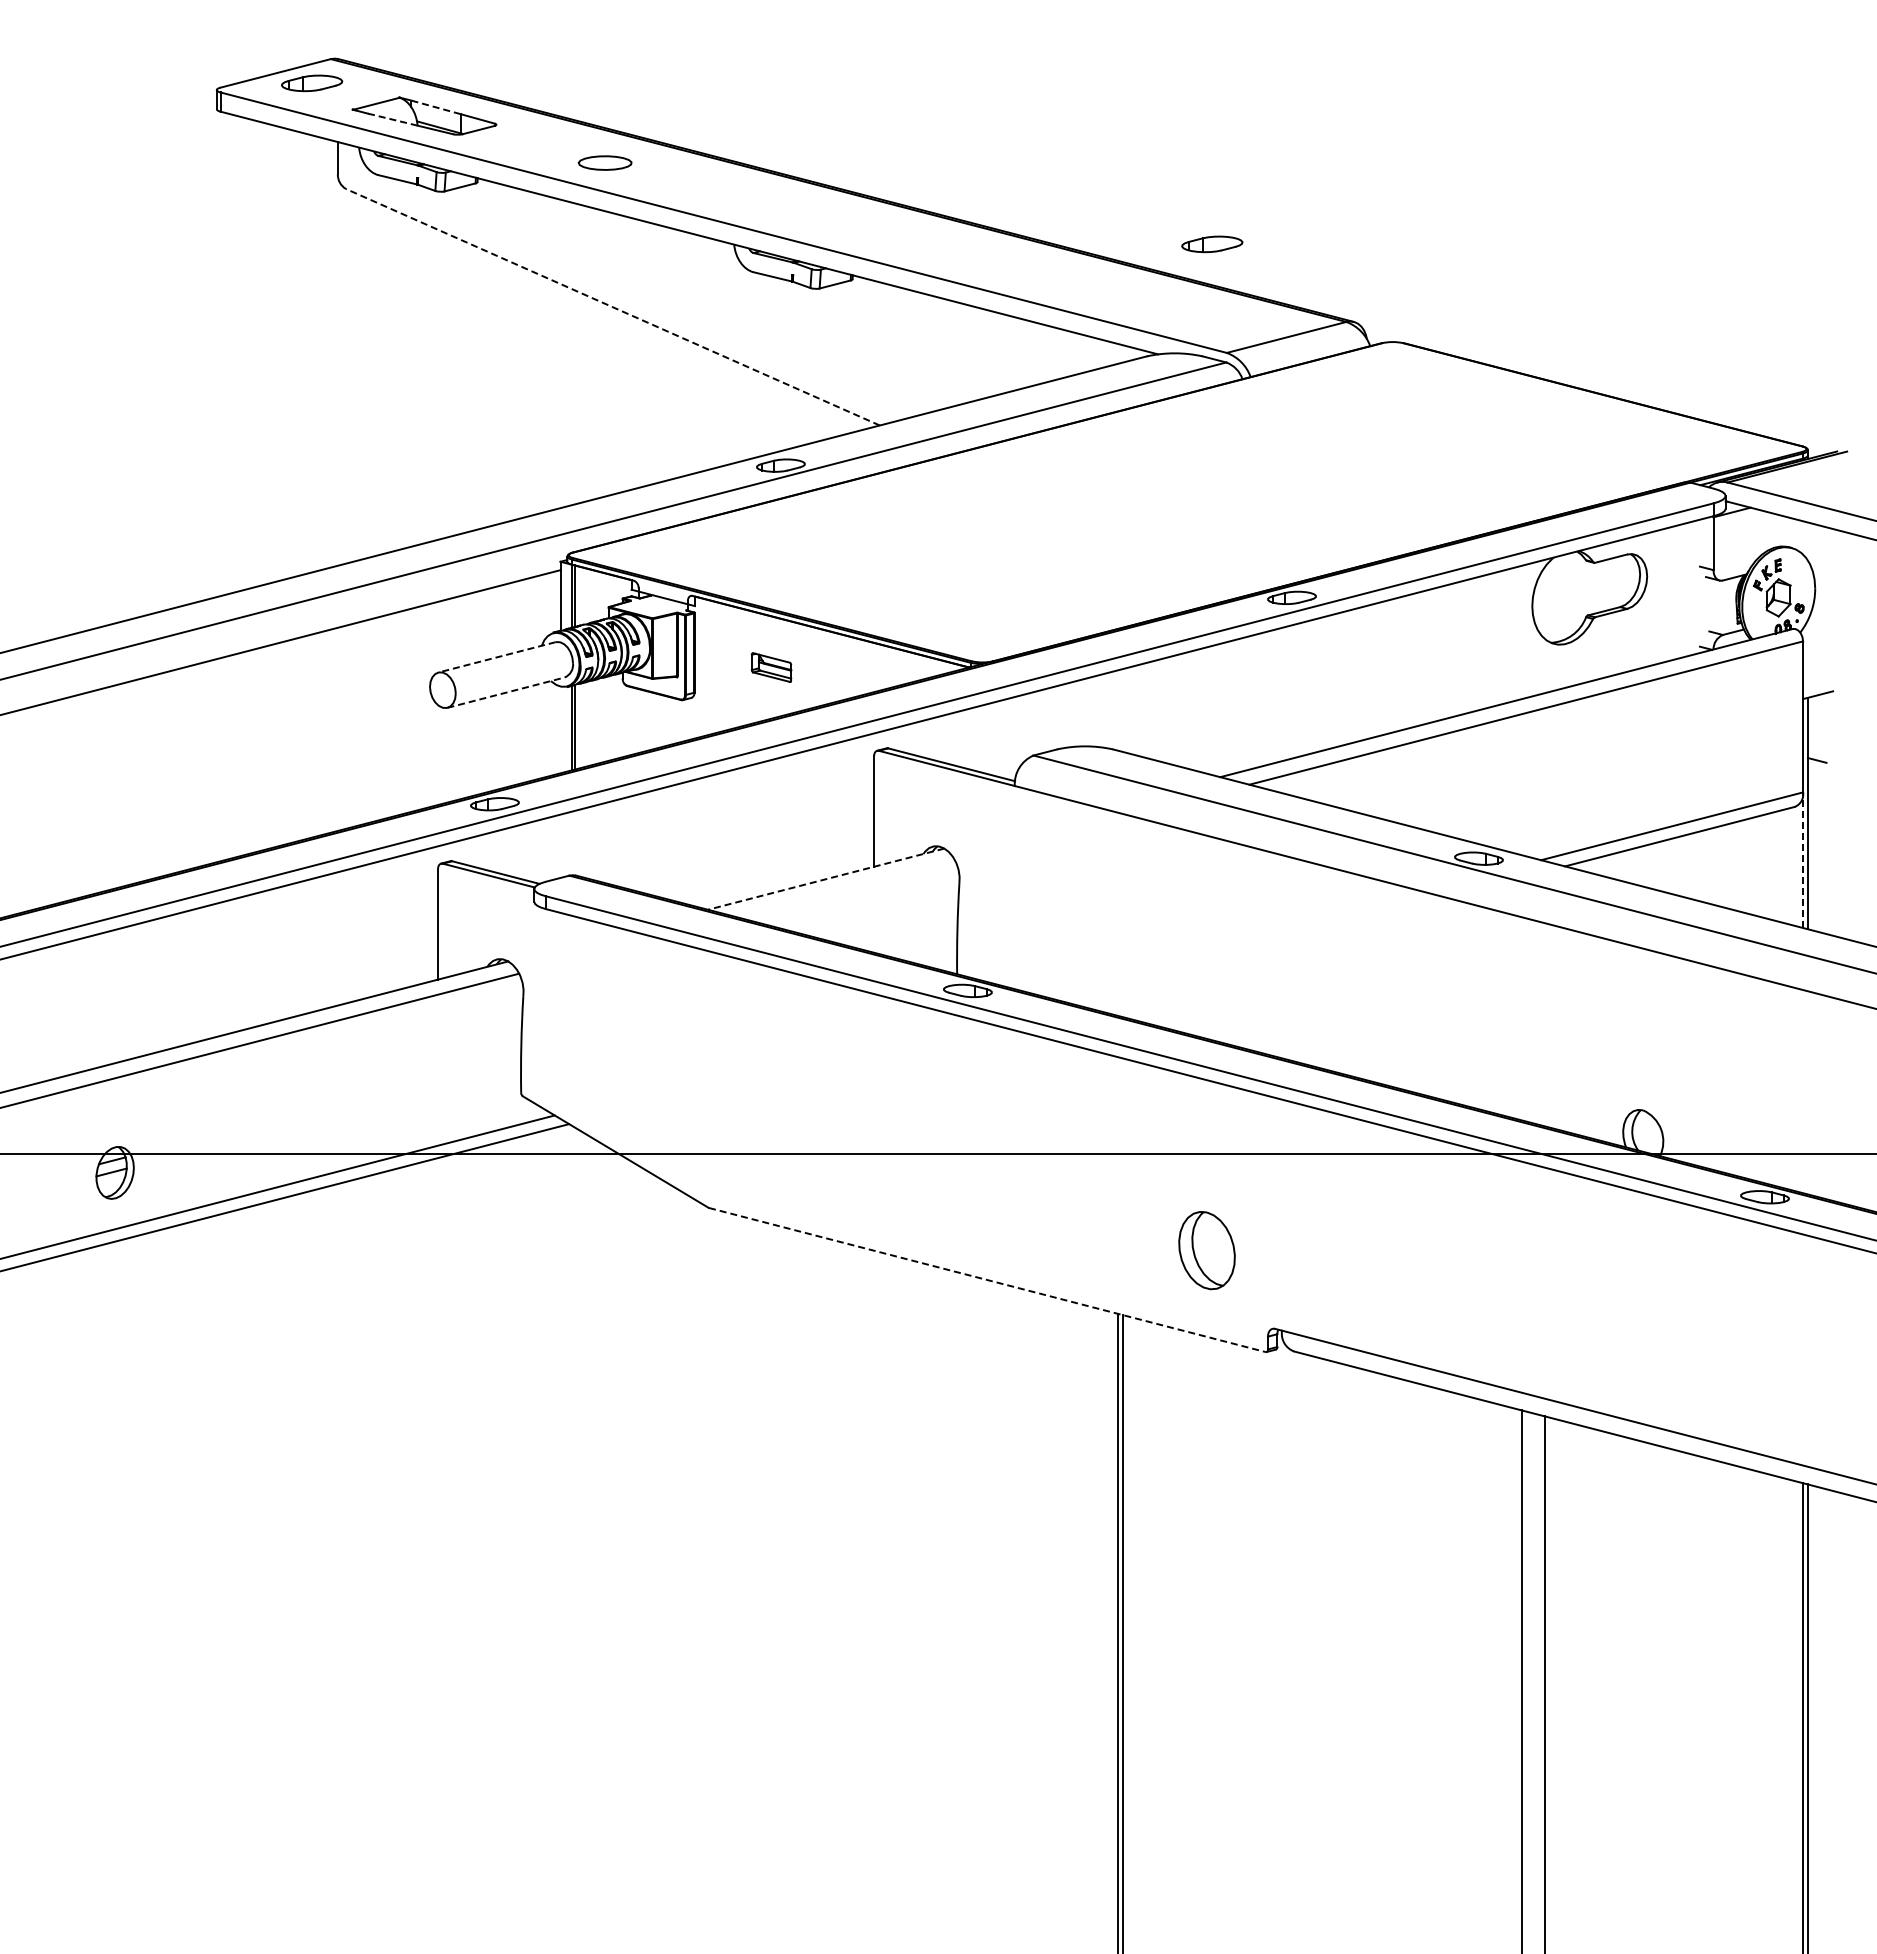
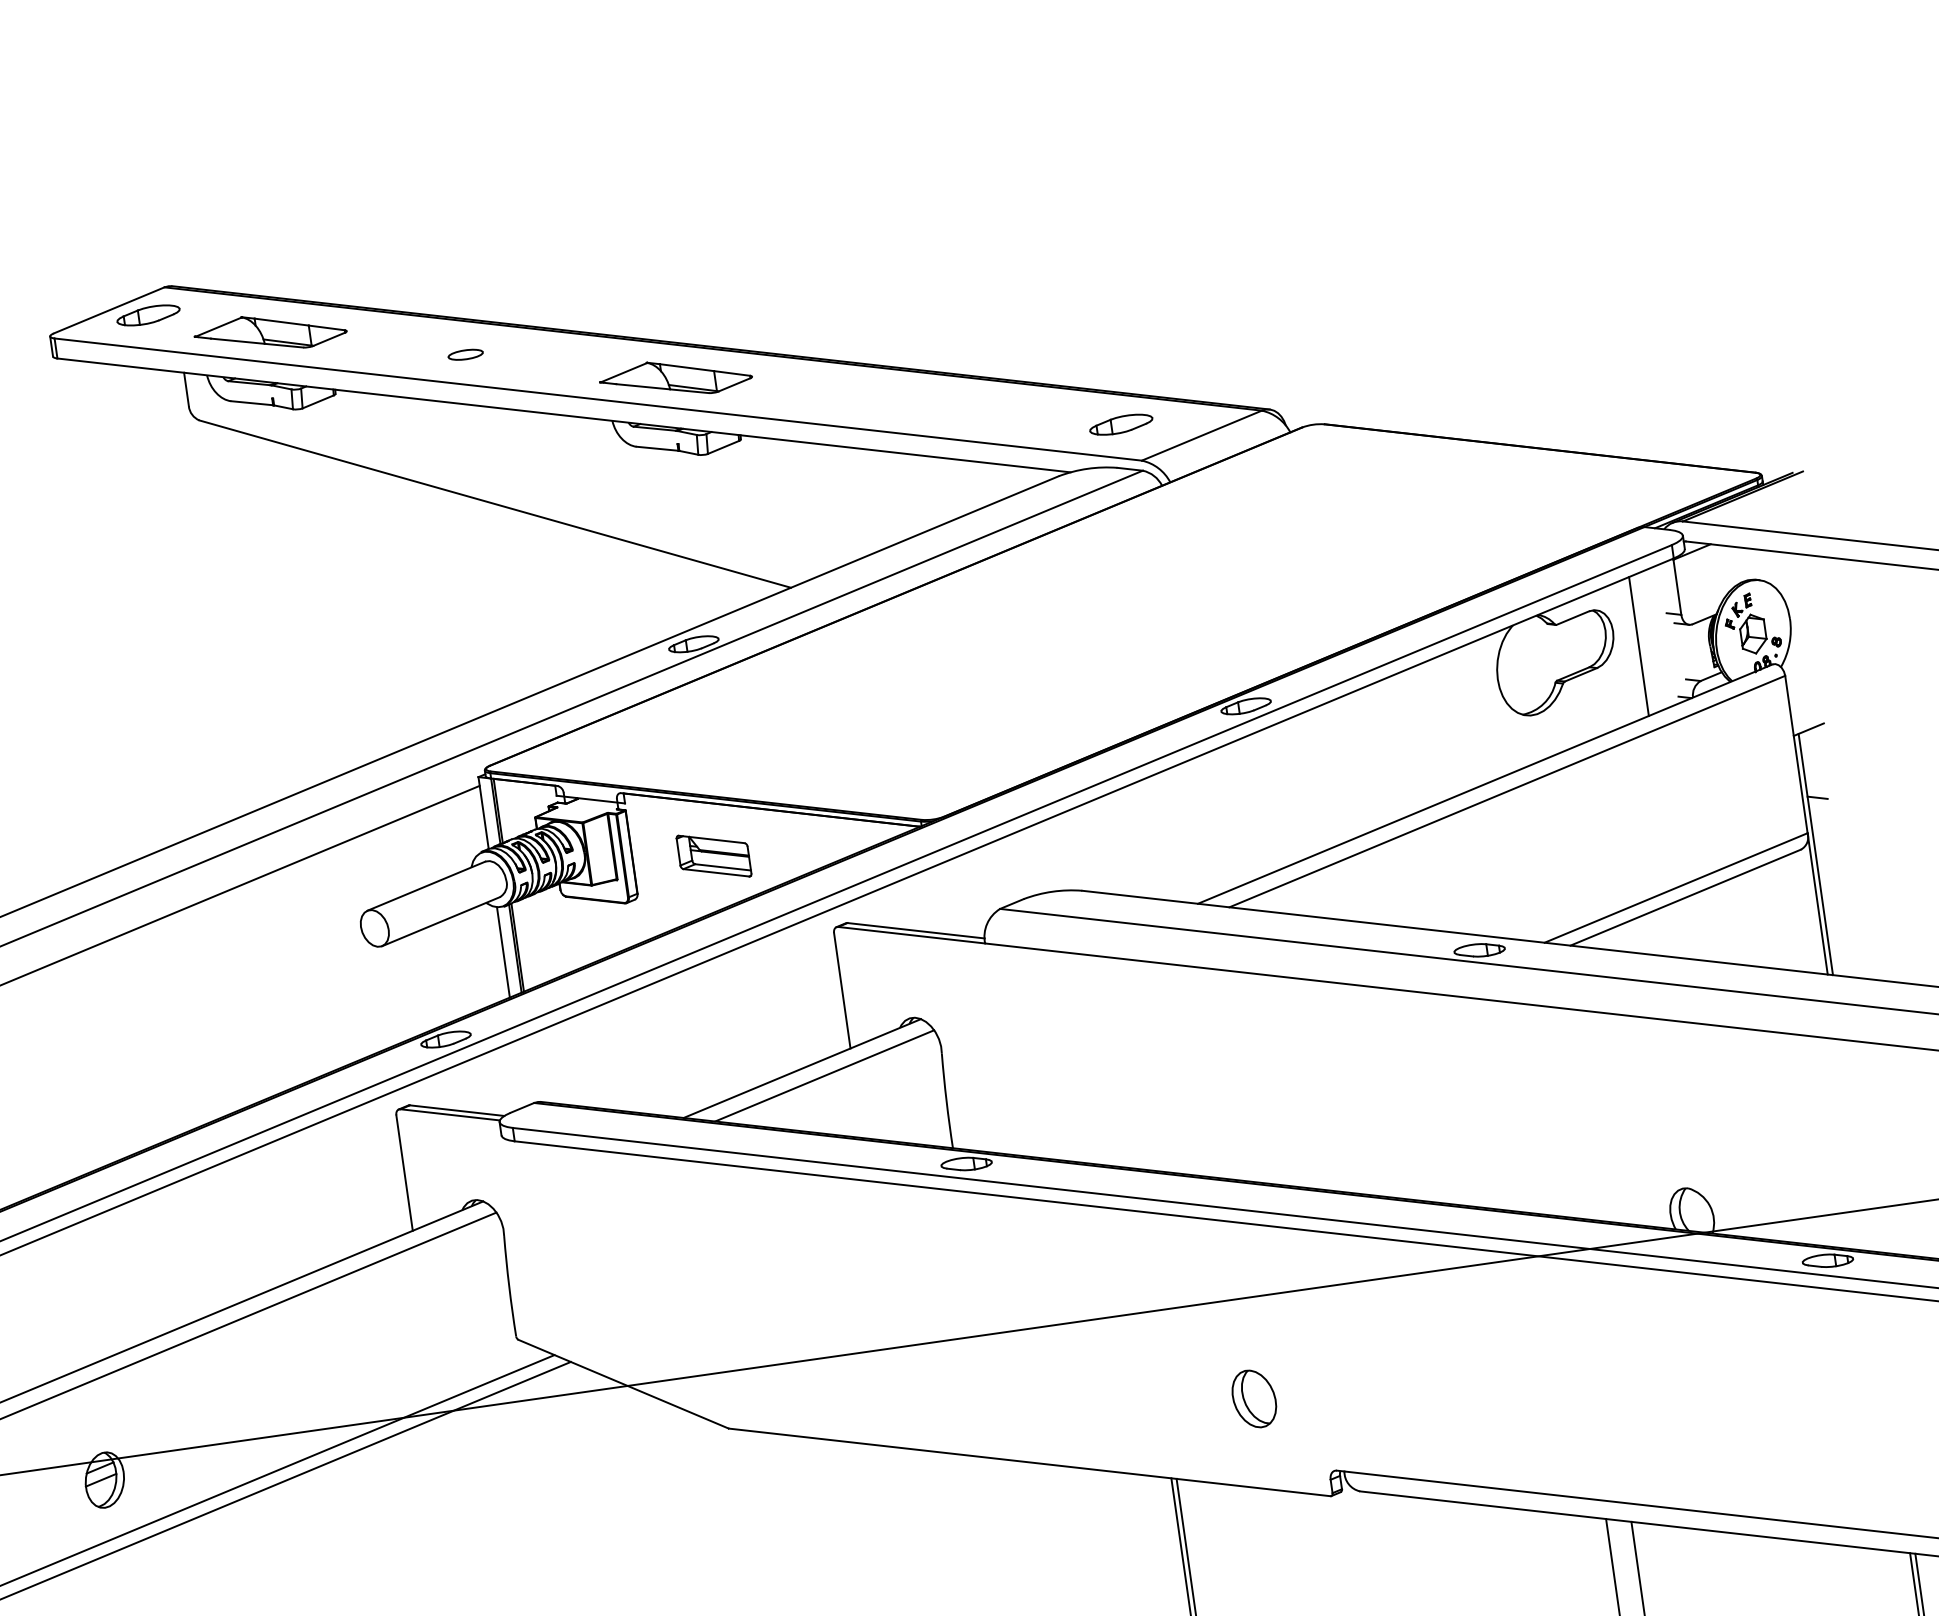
line: (436, 107) -> (281, 322), dashed -> solid
line: (392, 119) -> (237, 341), dashed -> solid
part: (604, 162) -> (465, 354), size x0.62
part: (799, 212) -> (675, 377), added
part: (1212, 244) -> (1121, 424), moved
line: (612, 307) -> (494, 504), dashed -> solid
line: (1669, 593) -> (1638, 645), added
line: (496, 657) -> (425, 886), dashed -> solid
part: (771, 667) -> (713, 856), size x1.67
line: (506, 692) -> (441, 921), dashed -> solid
line: (560, 729) -> (503, 951), added
line: (1803, 860) -> (1818, 904), dashed -> solid
line: (825, 879) -> (801, 1068), dashed -> solid
line: (846, 888) -> (824, 1075), added
part: (1206, 1249) -> (1253, 1398), size x0.71
line: (987, 1280) -> (1030, 1462), dashed -> solid

